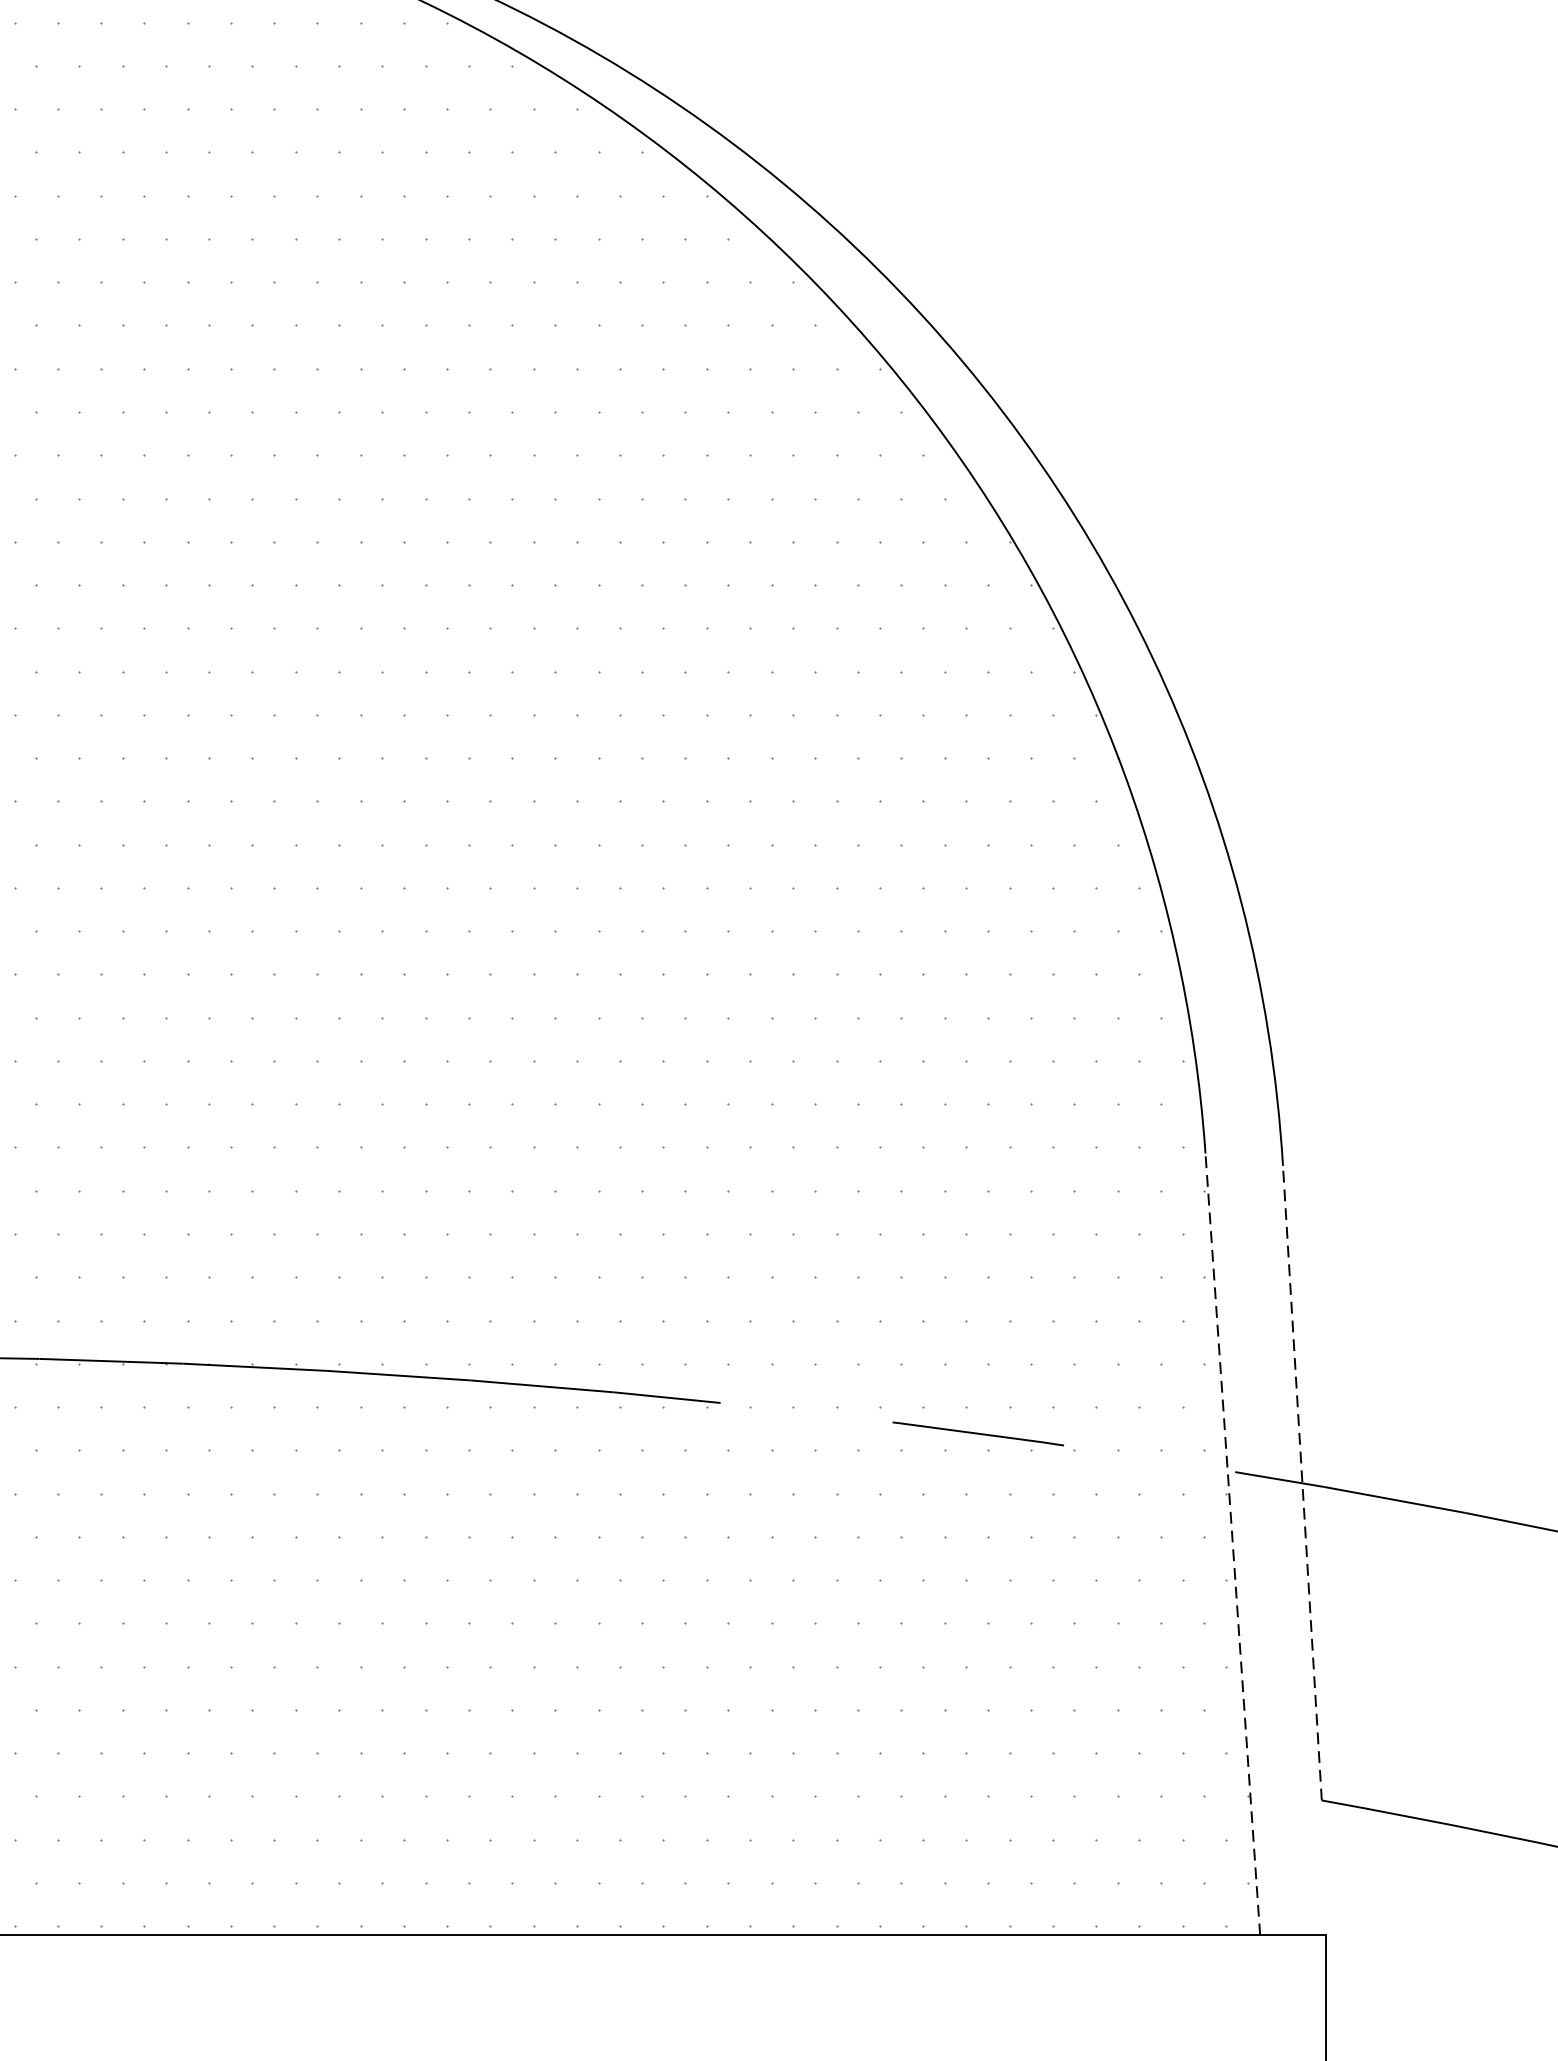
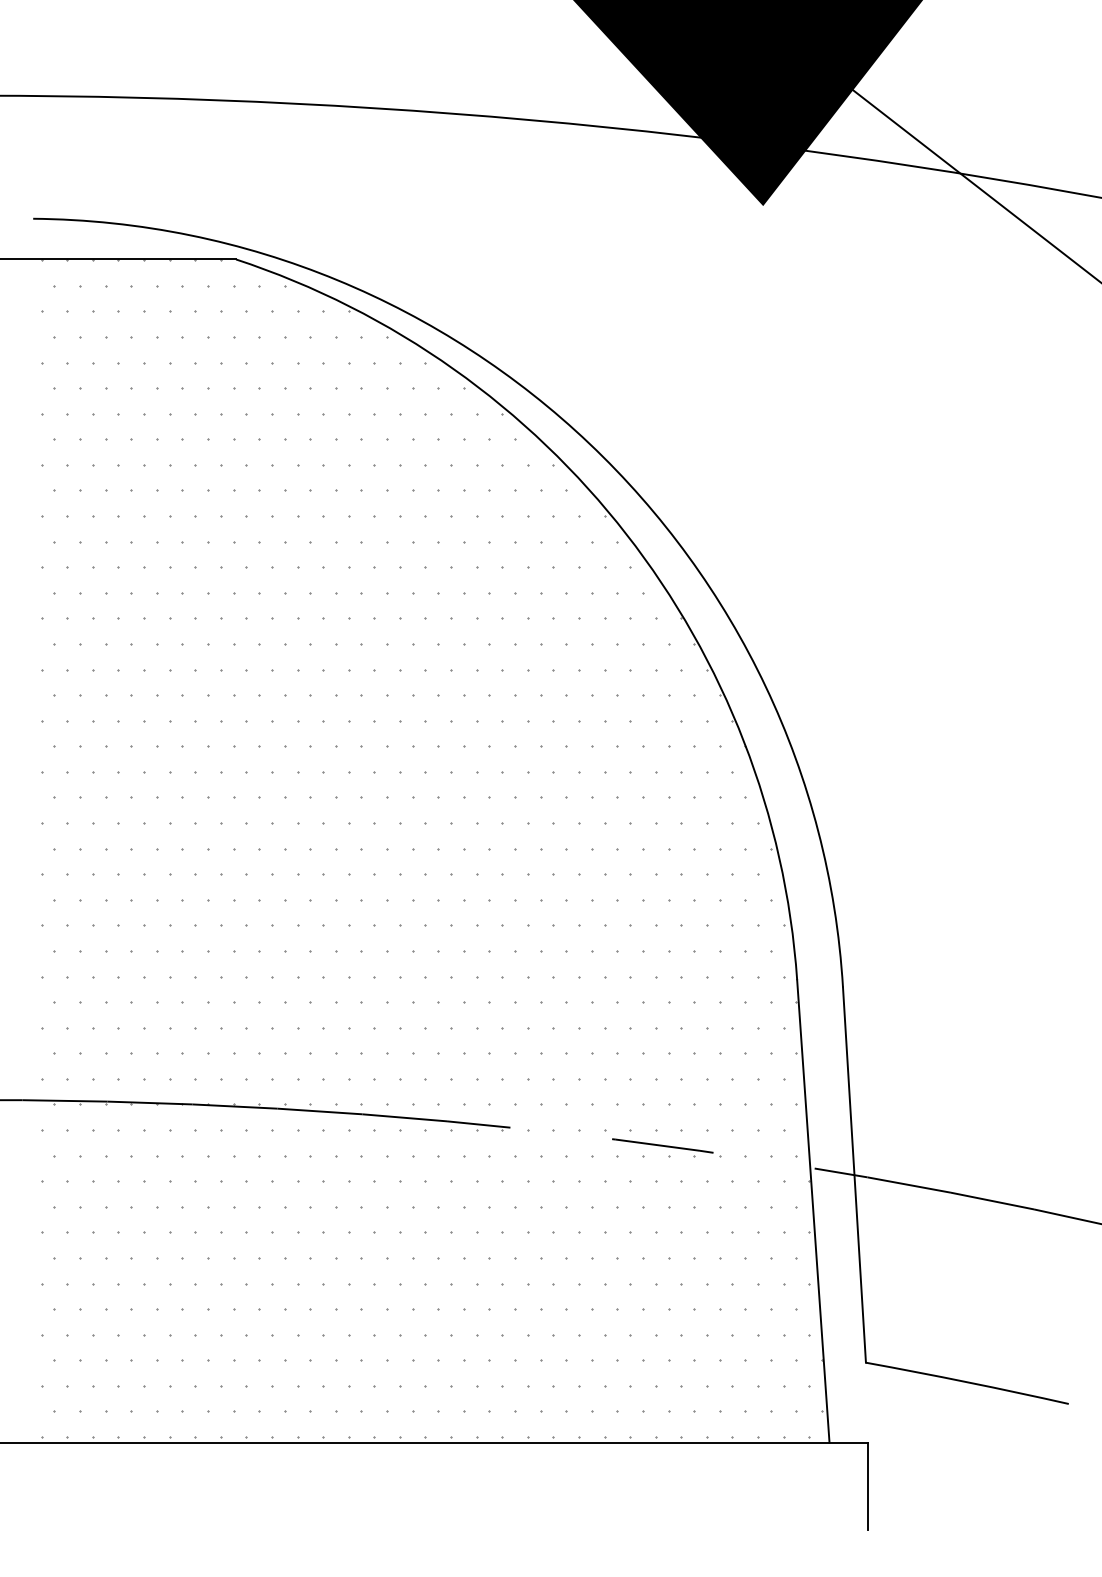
line: (1302, 1483) -> (854, 1175), dashed -> solid
line: (1233, 1544) -> (813, 1211), dashed -> solid

